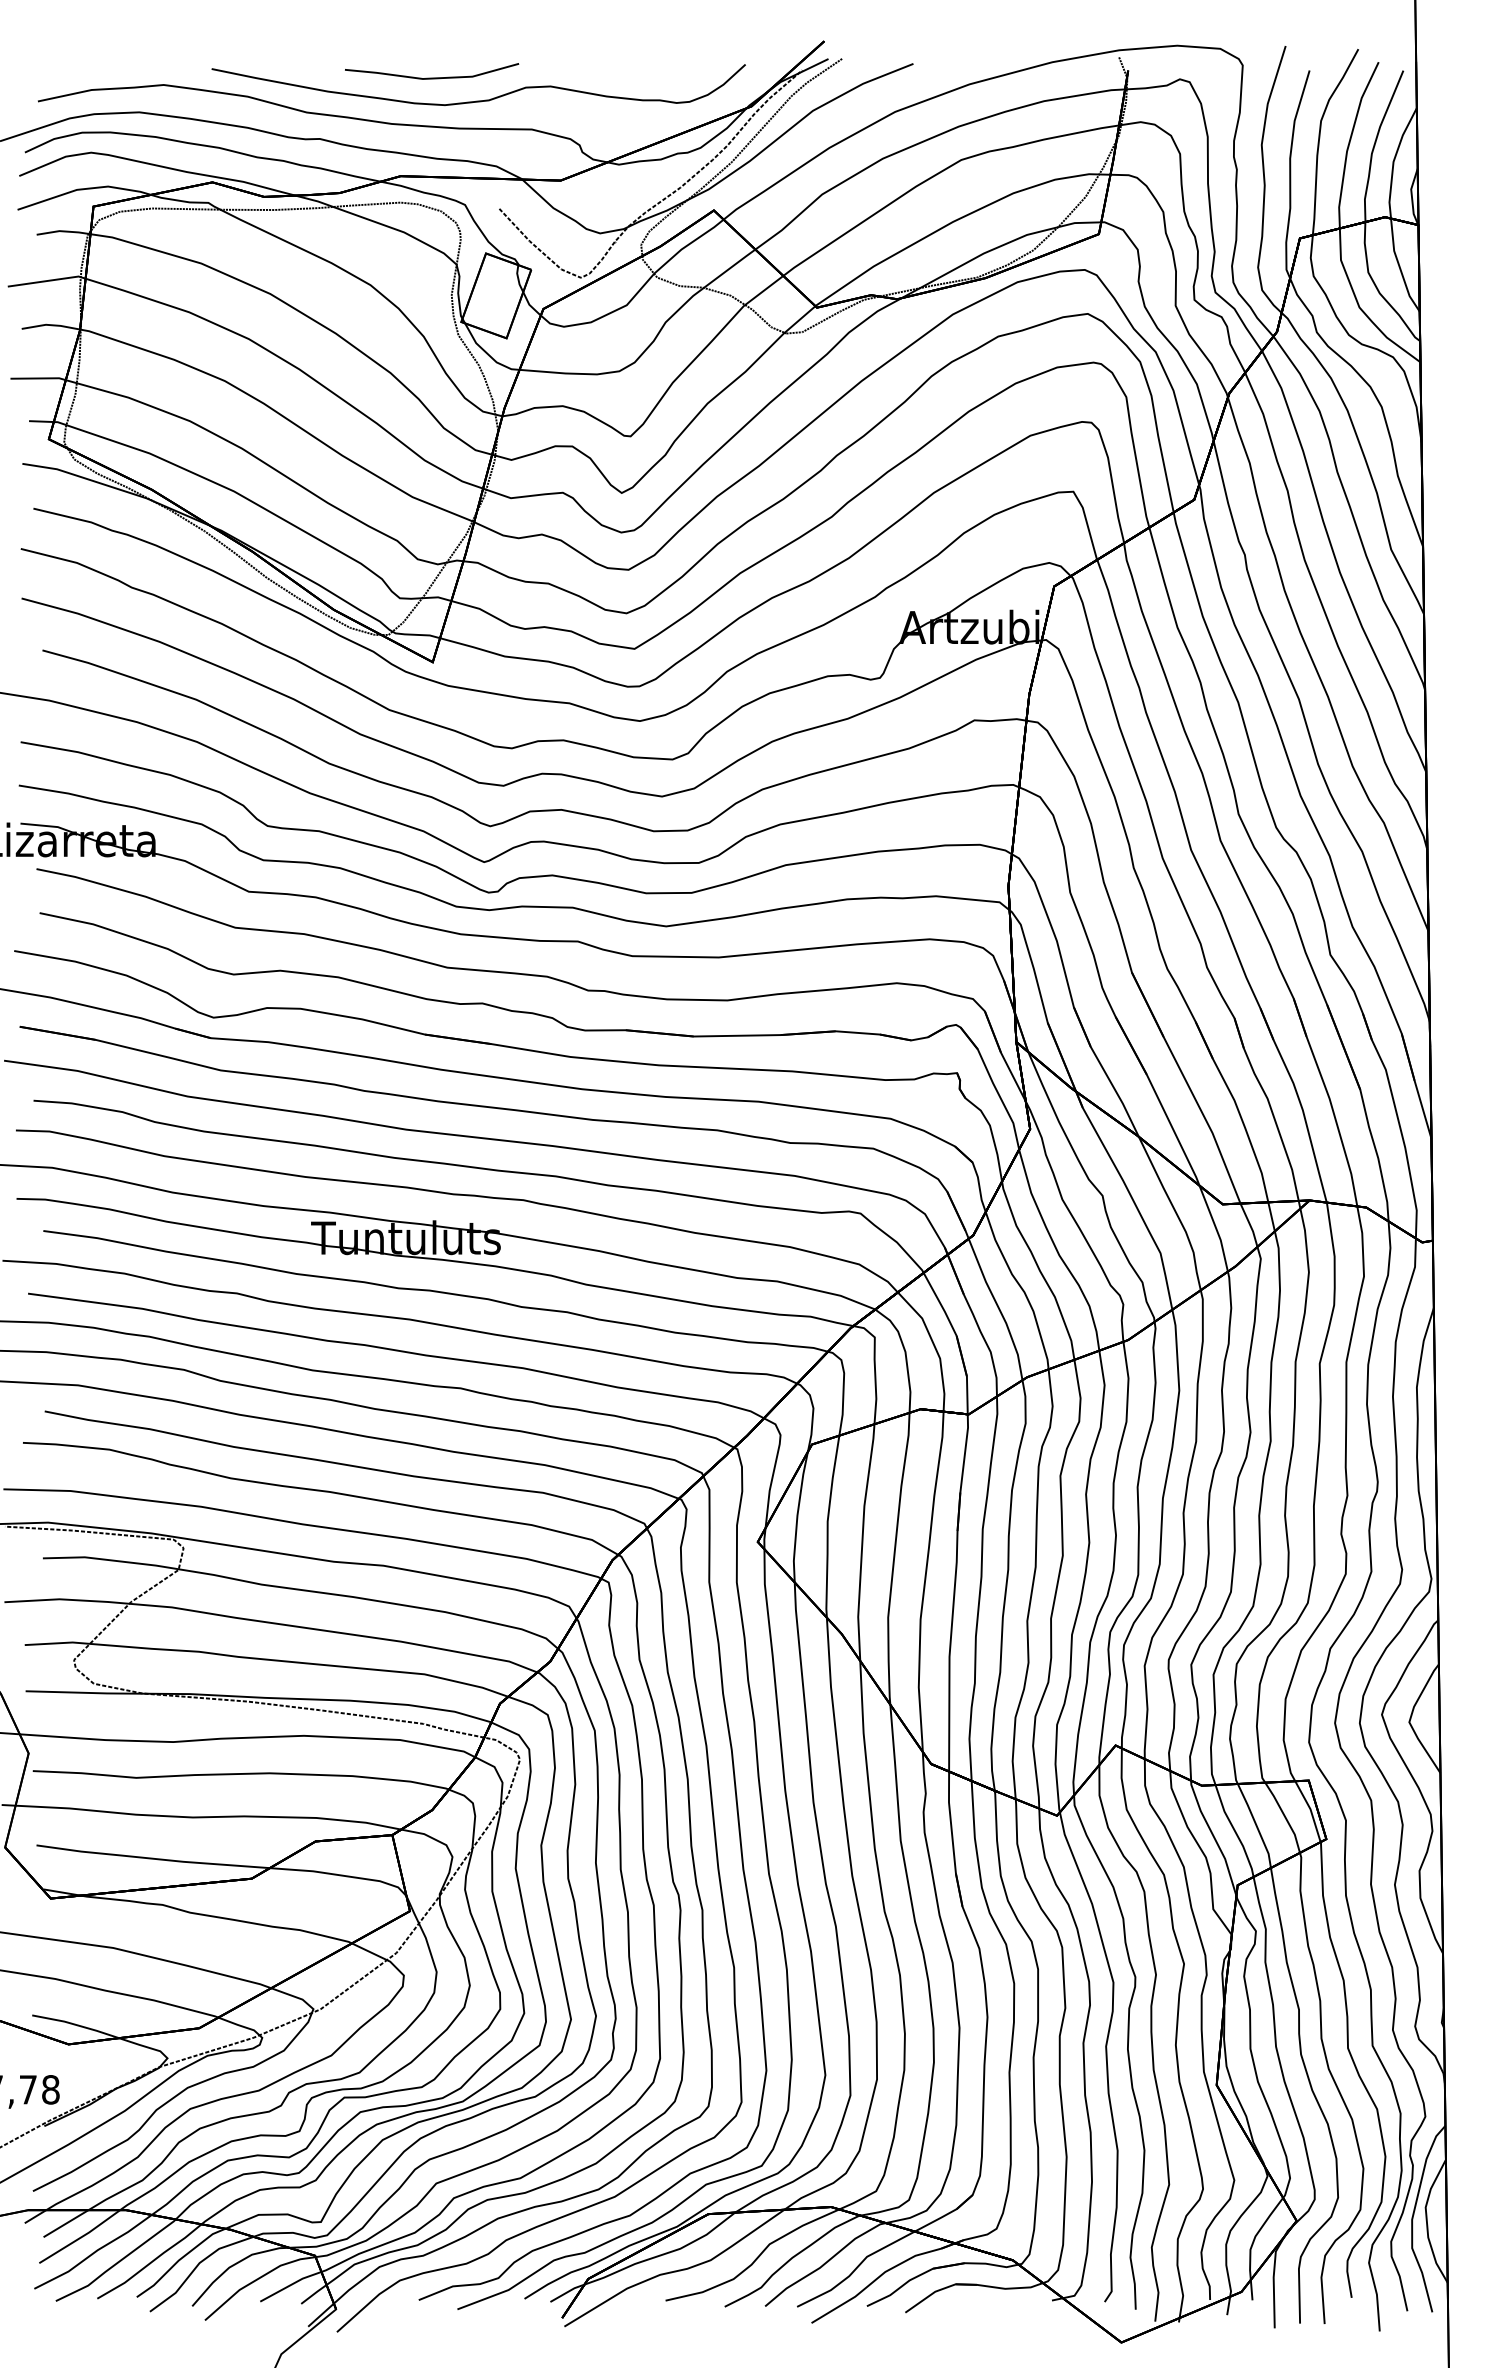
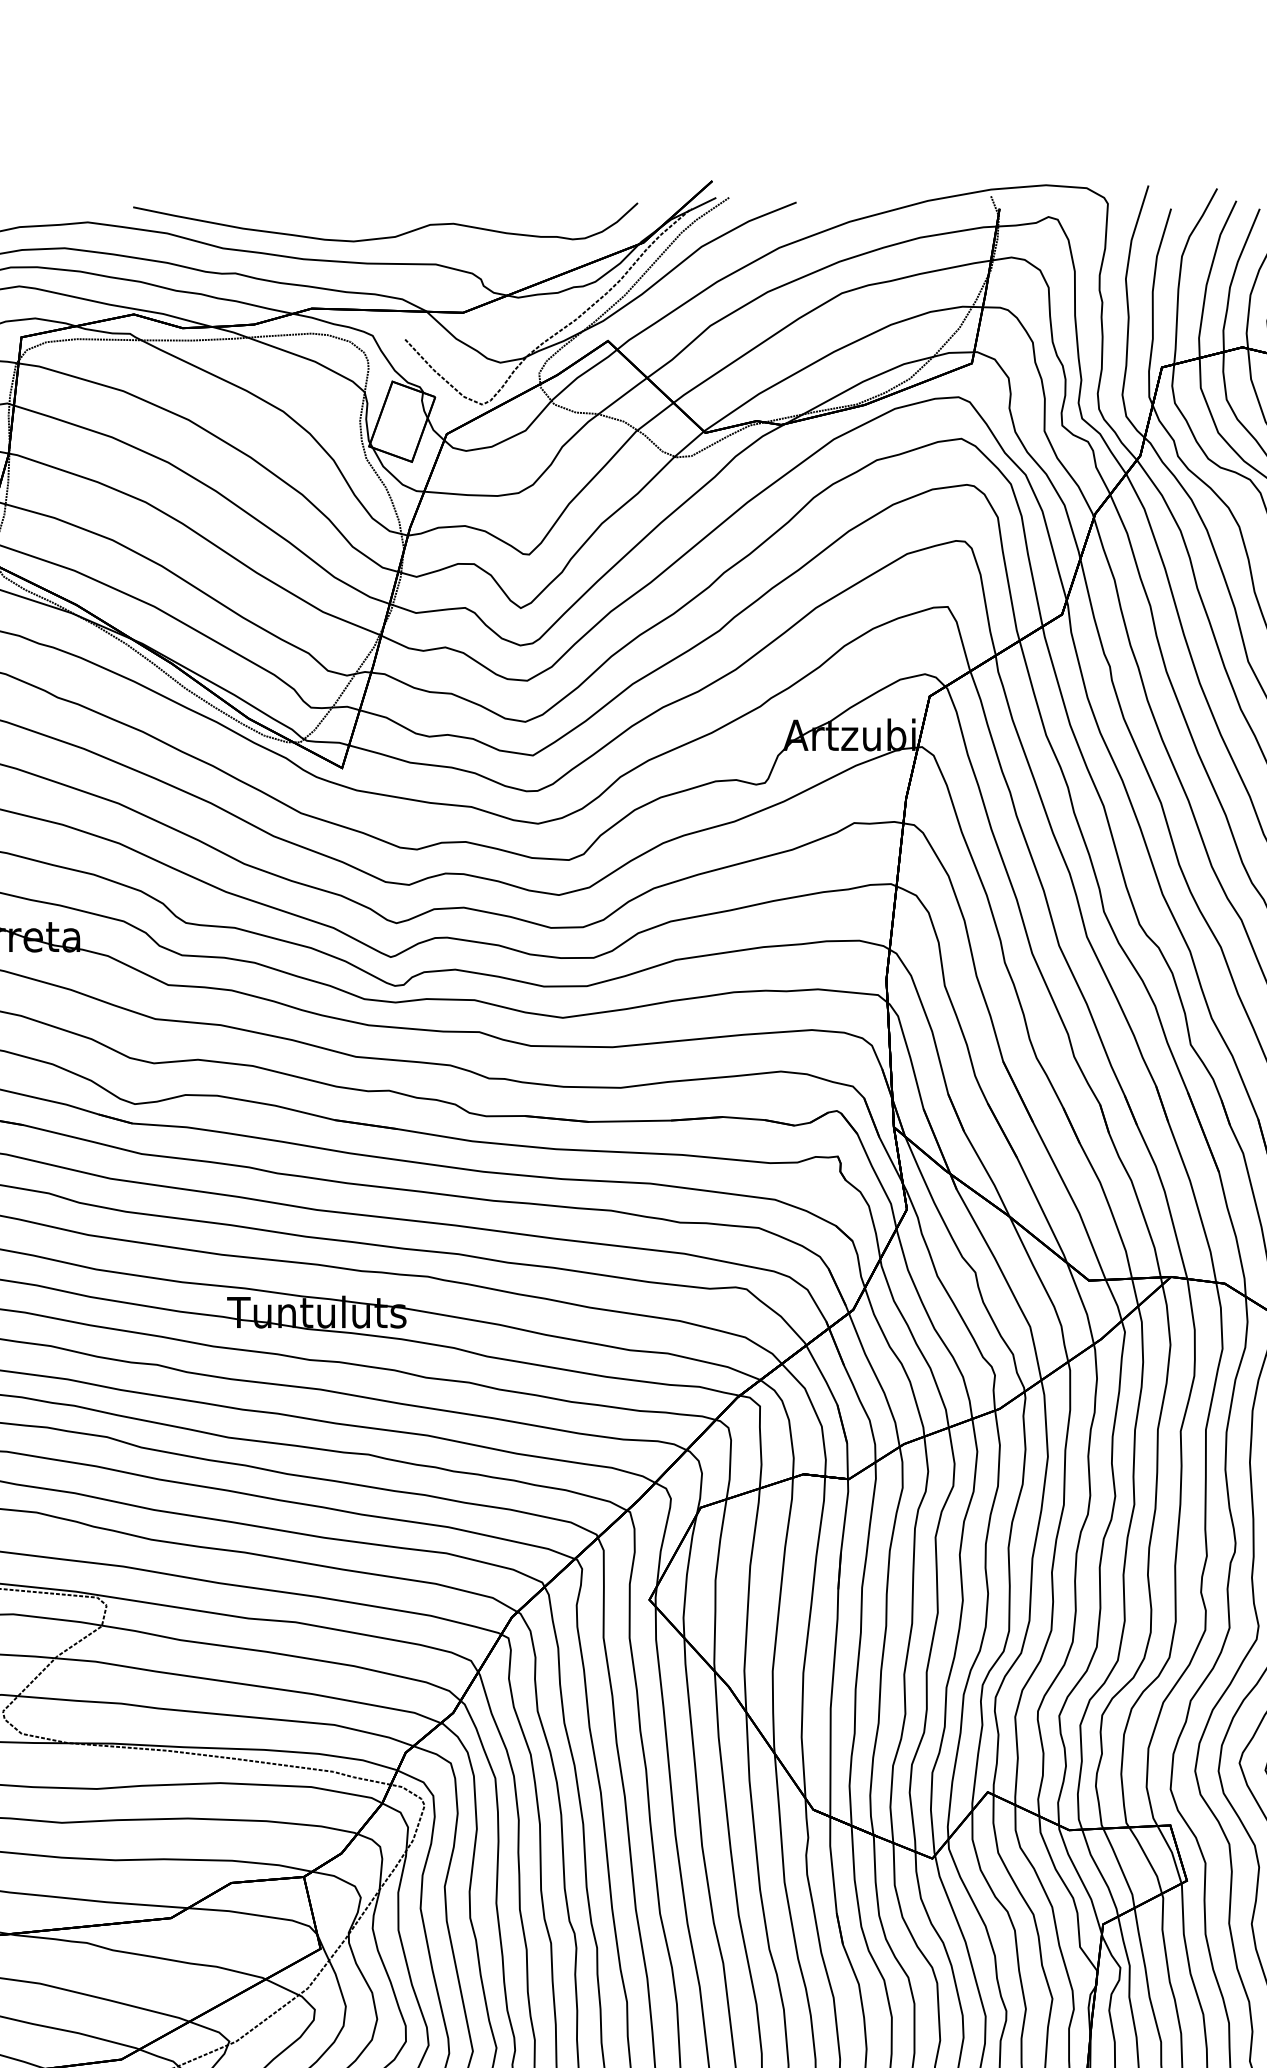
line: (432, 77) -> (341, 215), removed

